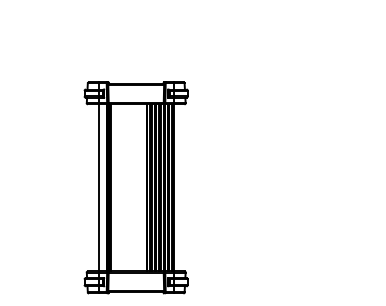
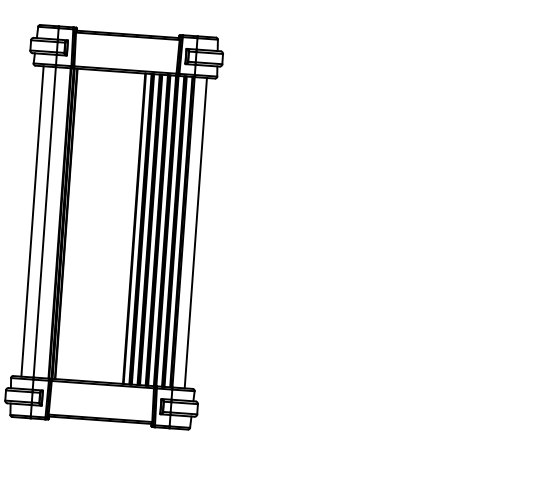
line: (92, 187) -> (33, 220), added
line: (180, 187) -> (196, 232), added

